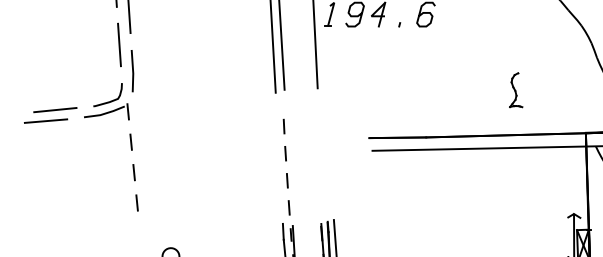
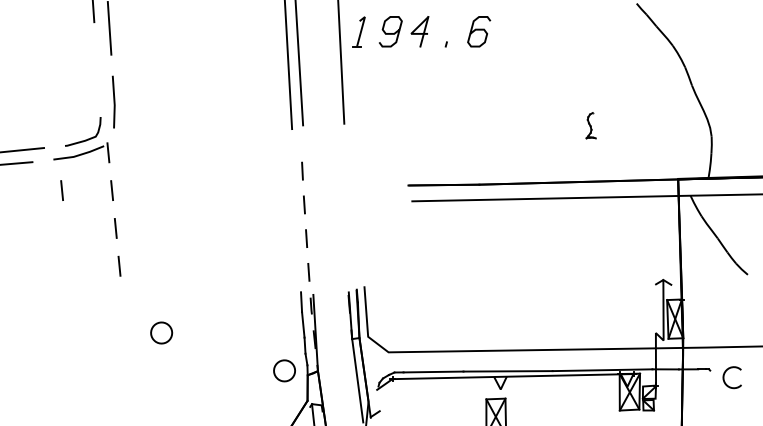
line: (119, 44) -> (97, 69), removed
part: (515, 89) -> (590, 125), size x0.6
line: (90, 142) -> (61, 190), added

